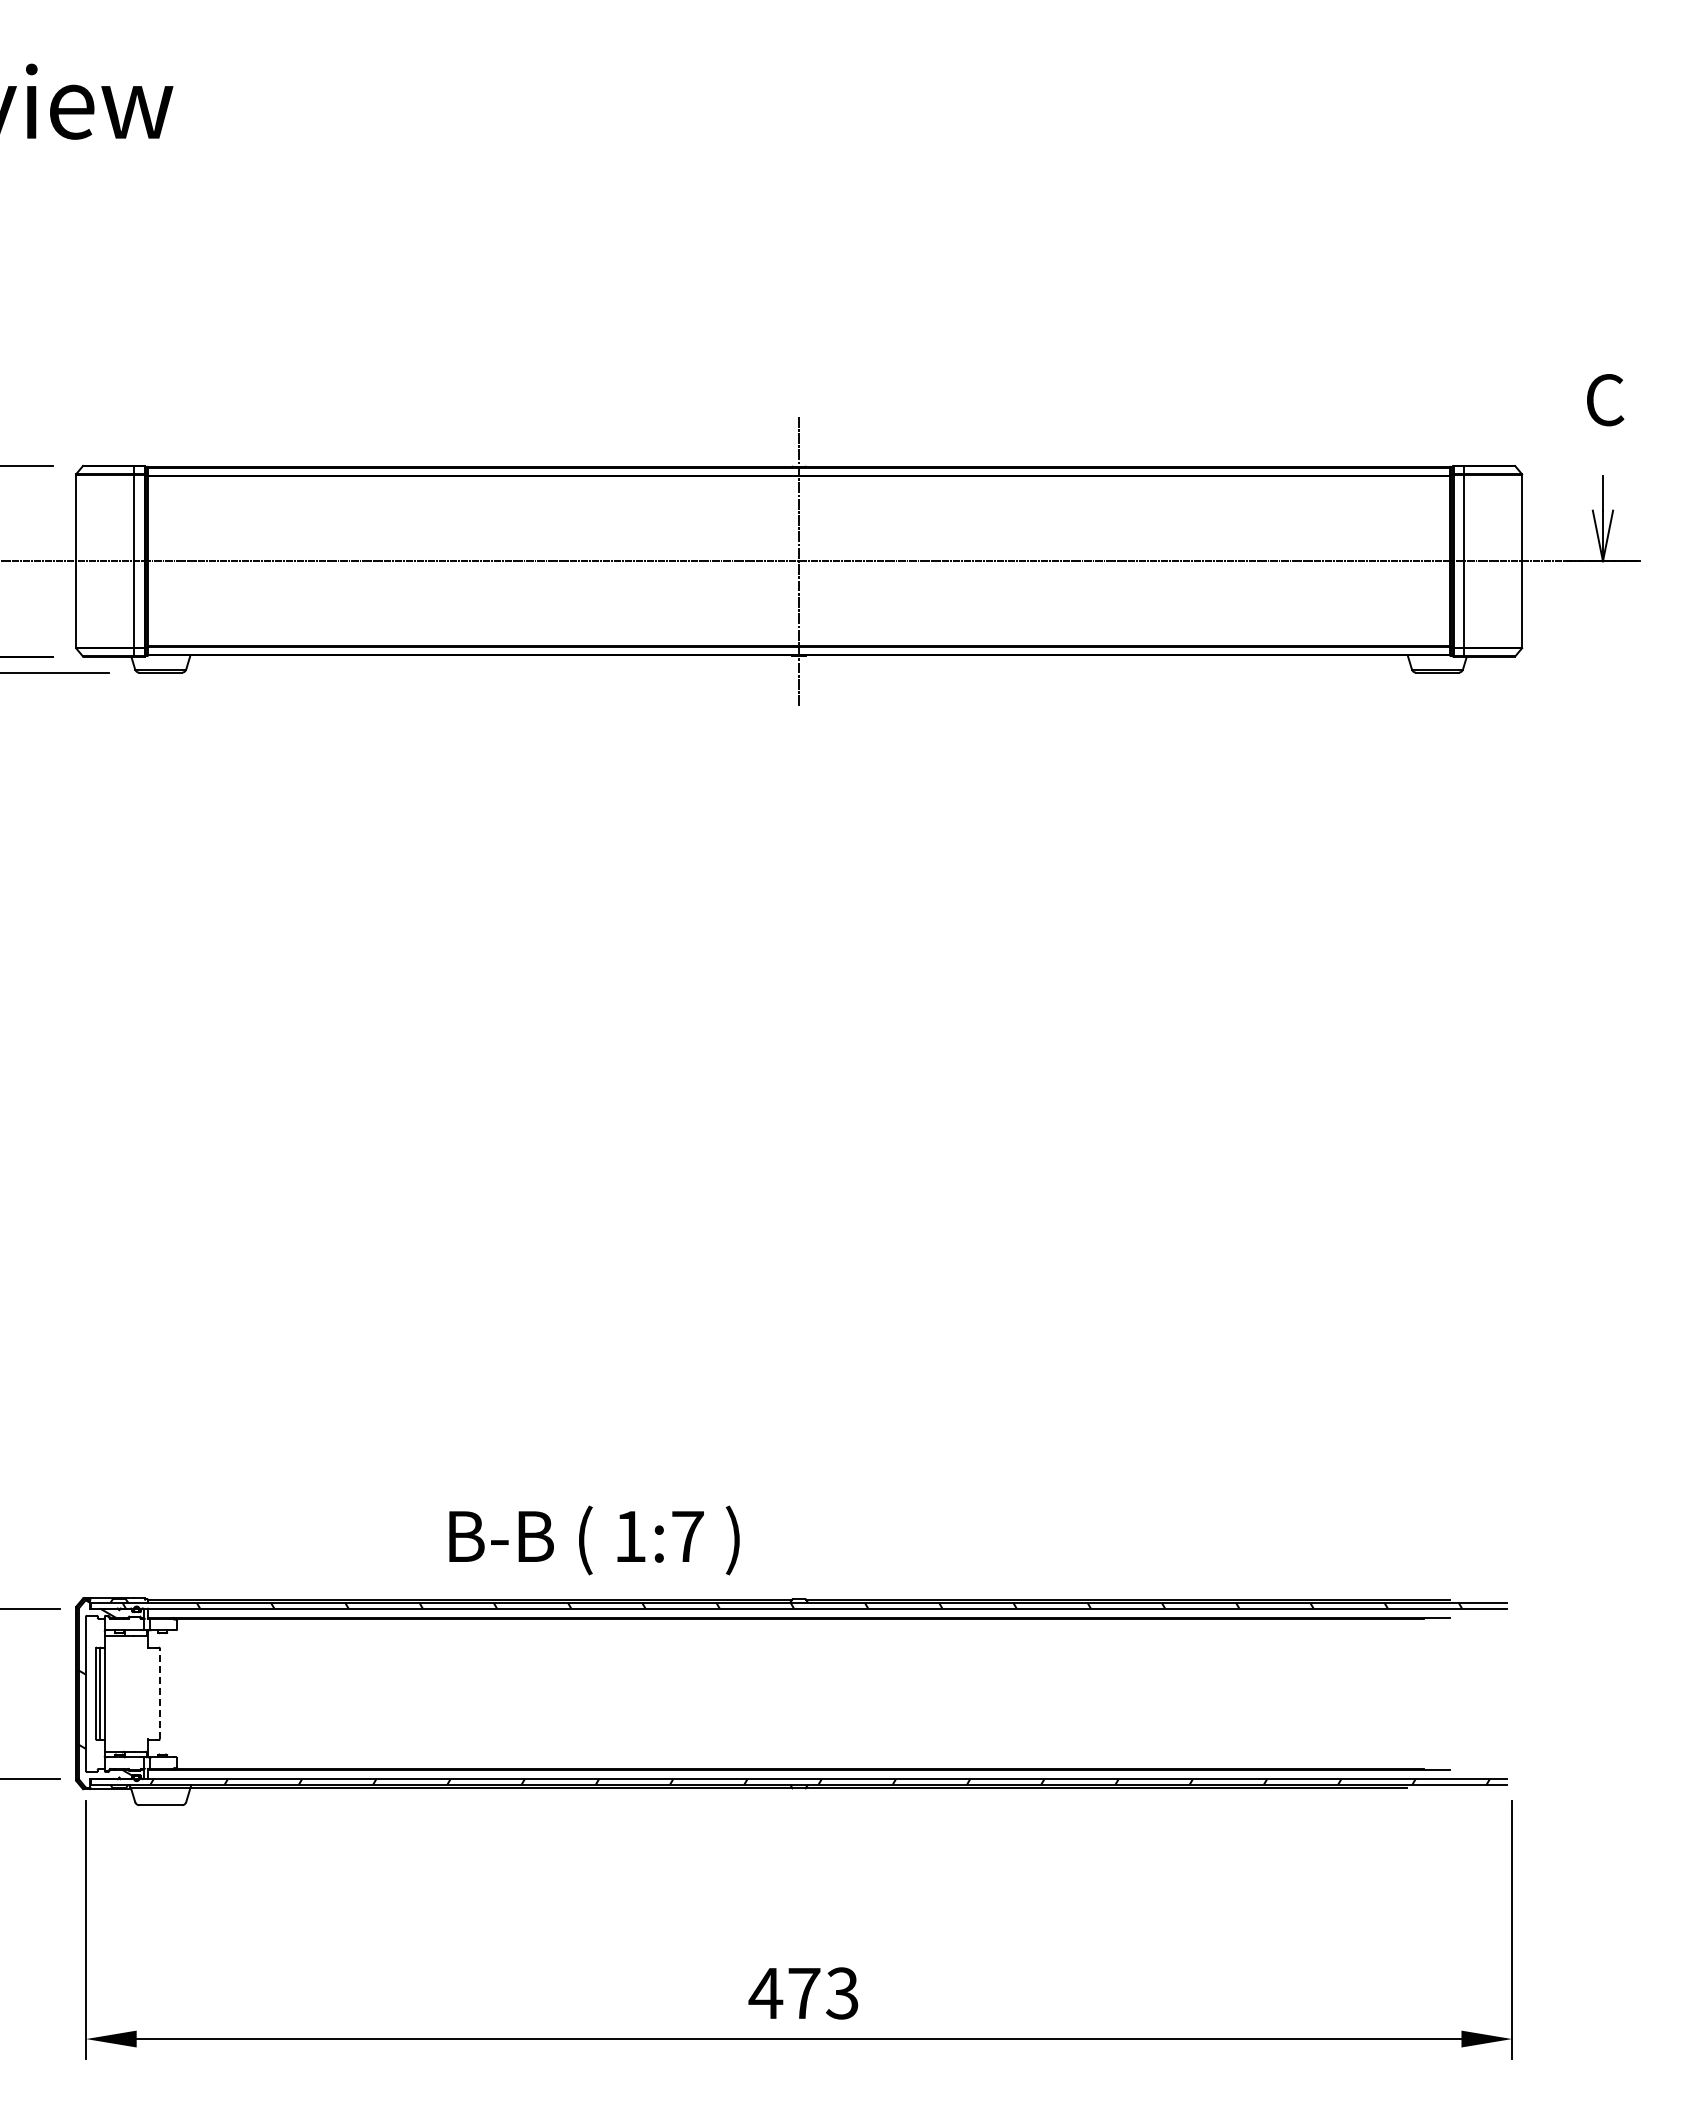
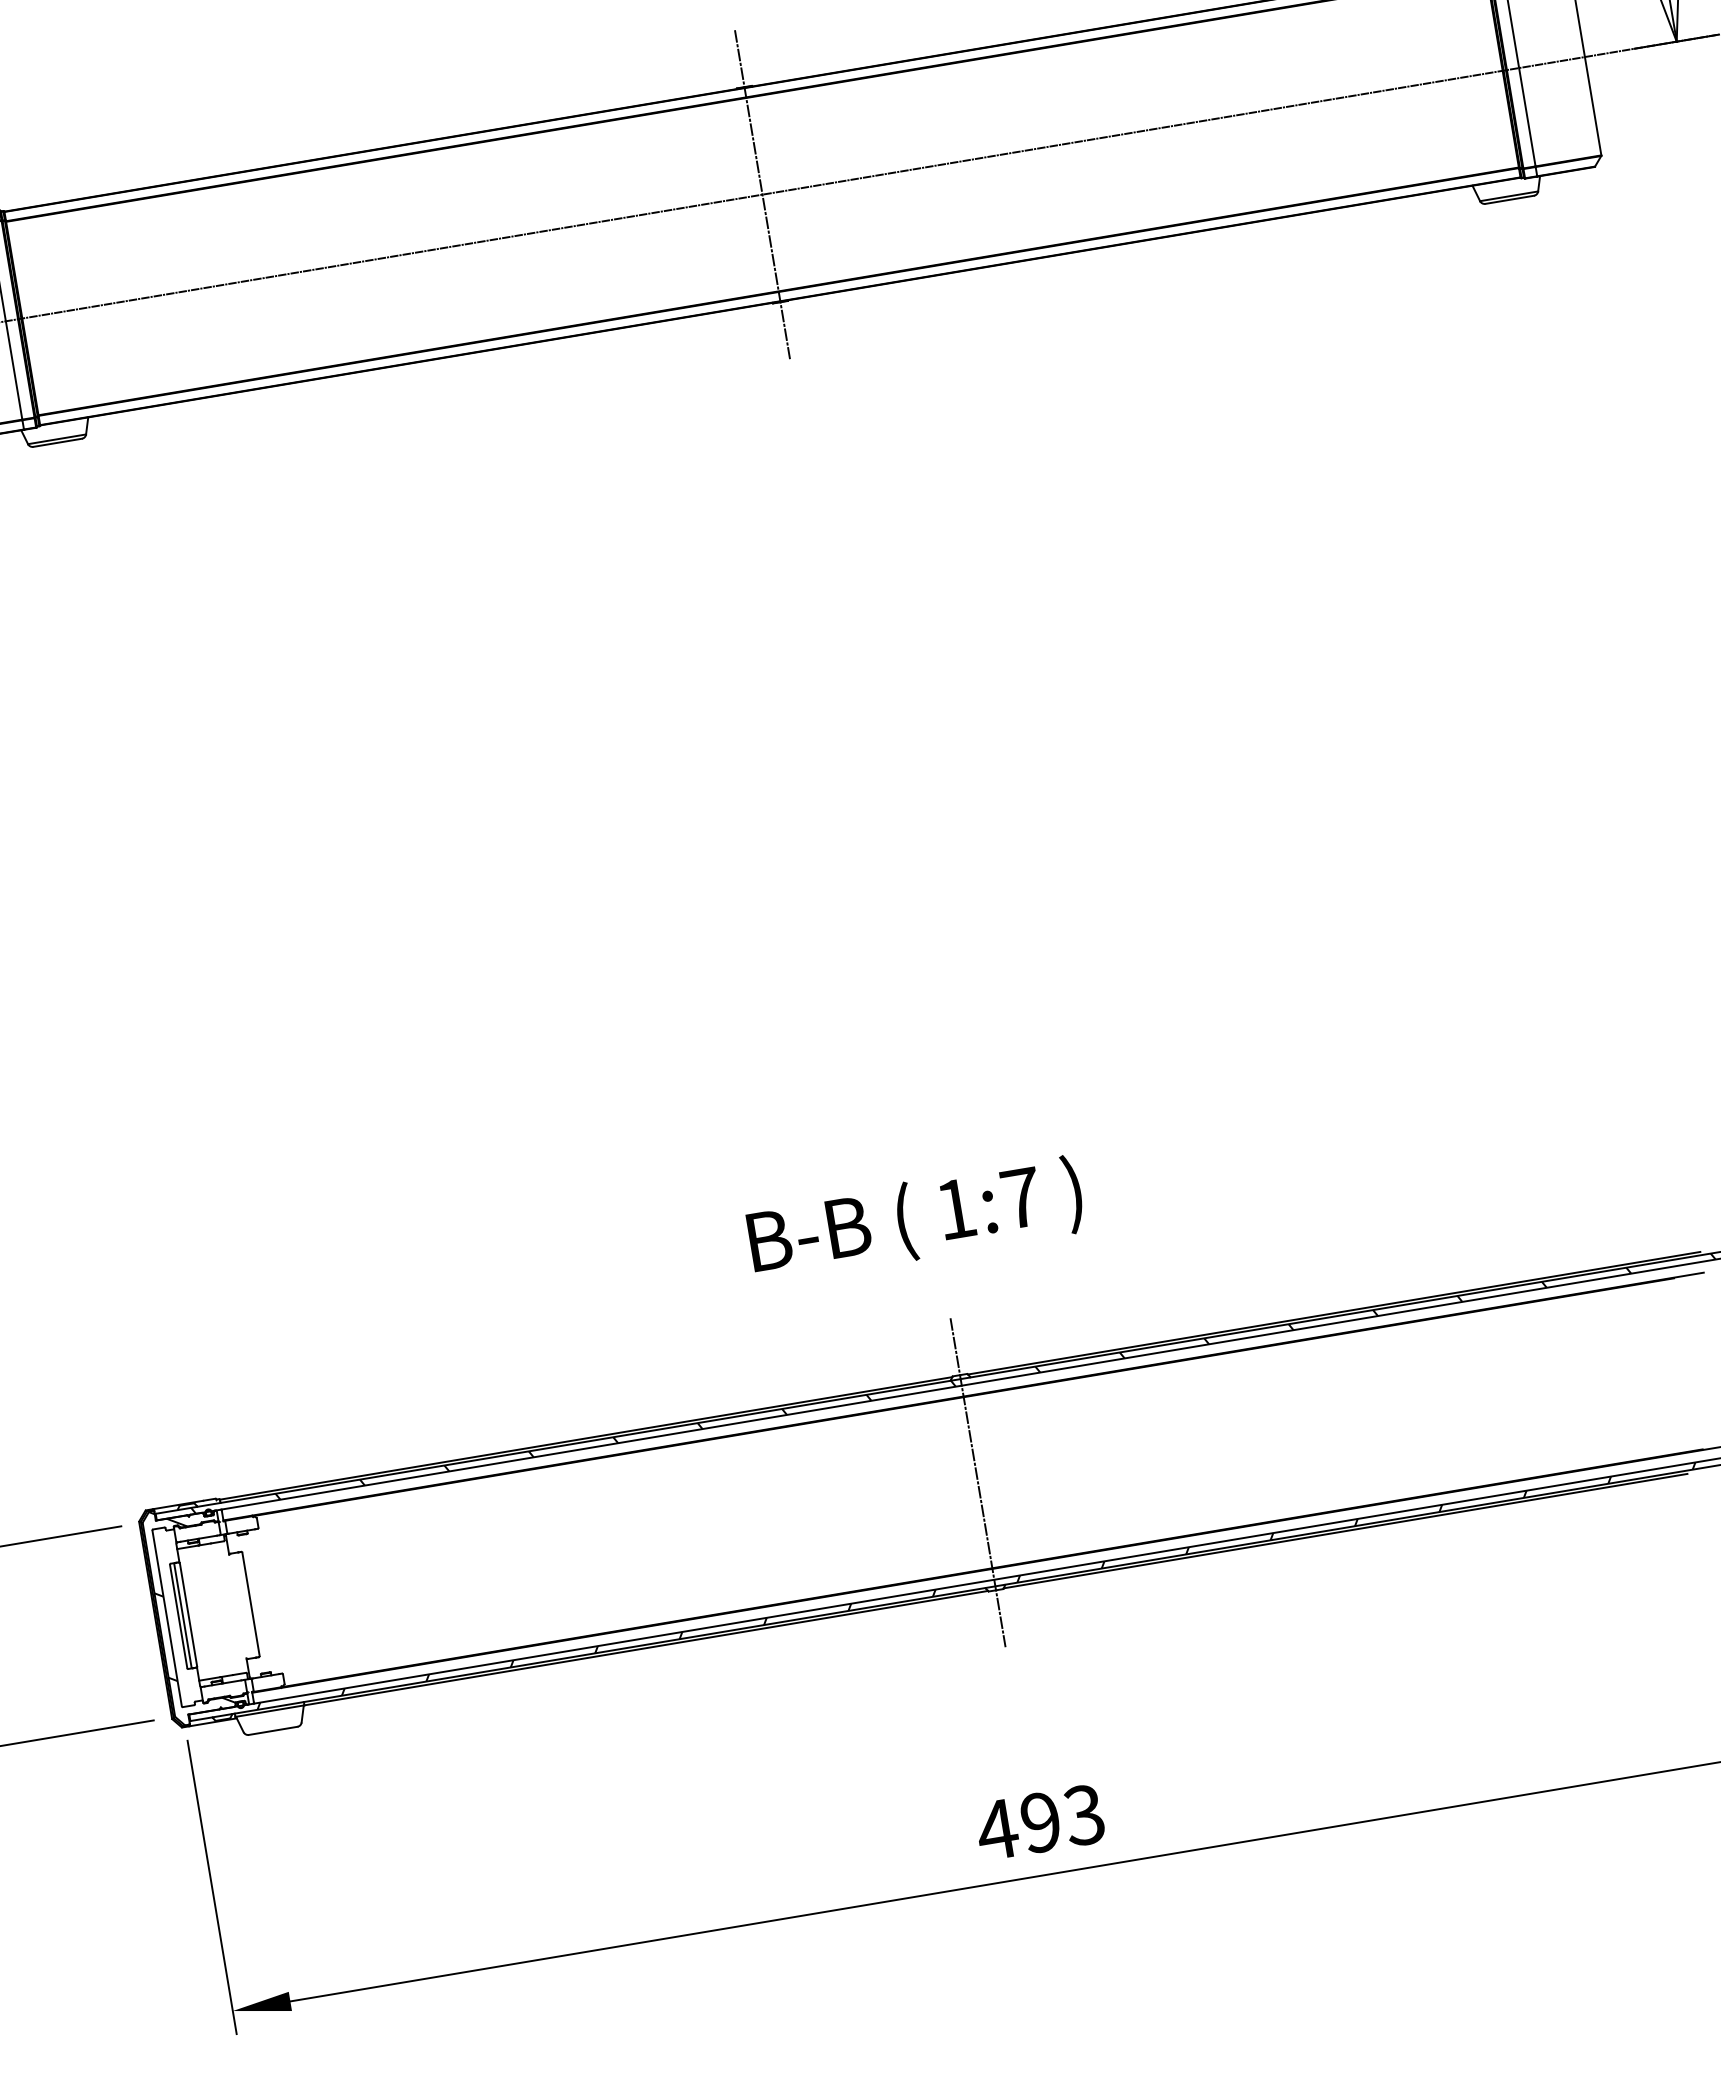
text: (594, 1540) -> (915, 1220), moved
line: (159, 1693) -> (250, 1604), dashed -> solid
line: (799, 1693) -> (978, 1482), added
text: (804, 1993) -> (1041, 1822), 473 -> 493

